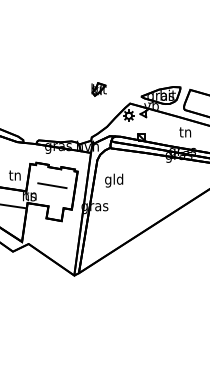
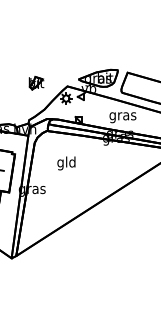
part: (98, 89) -> (35, 83), moved
text: (185, 133) -> (122, 116), tn -> gras
text: (114, 180) -> (66, 163), moved

